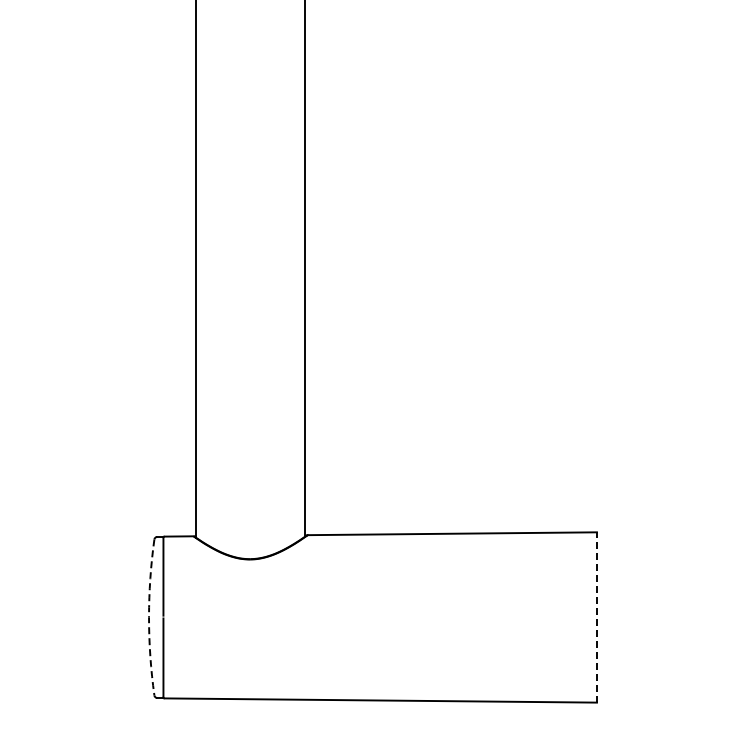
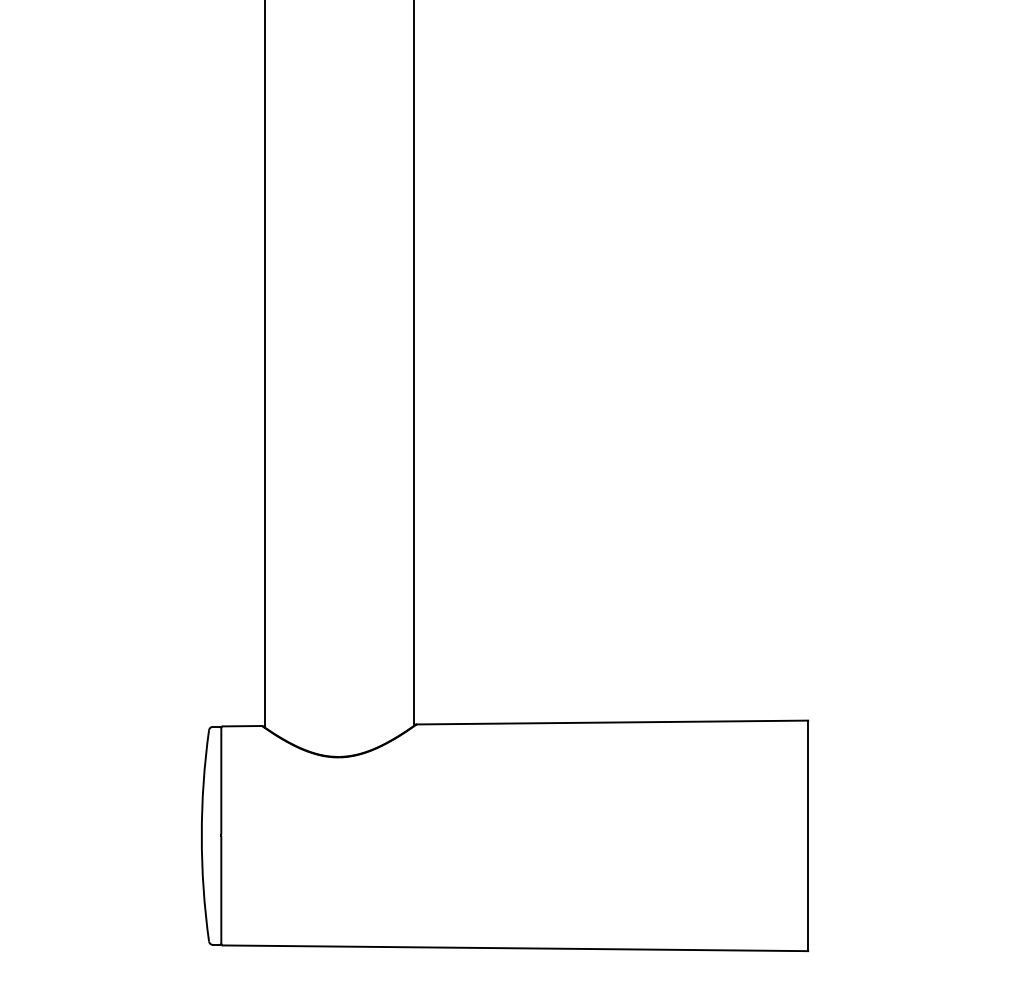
line: (596, 616) -> (807, 834), dashed -> solid
arc: (149, 617) -> (202, 835), dashed -> solid

